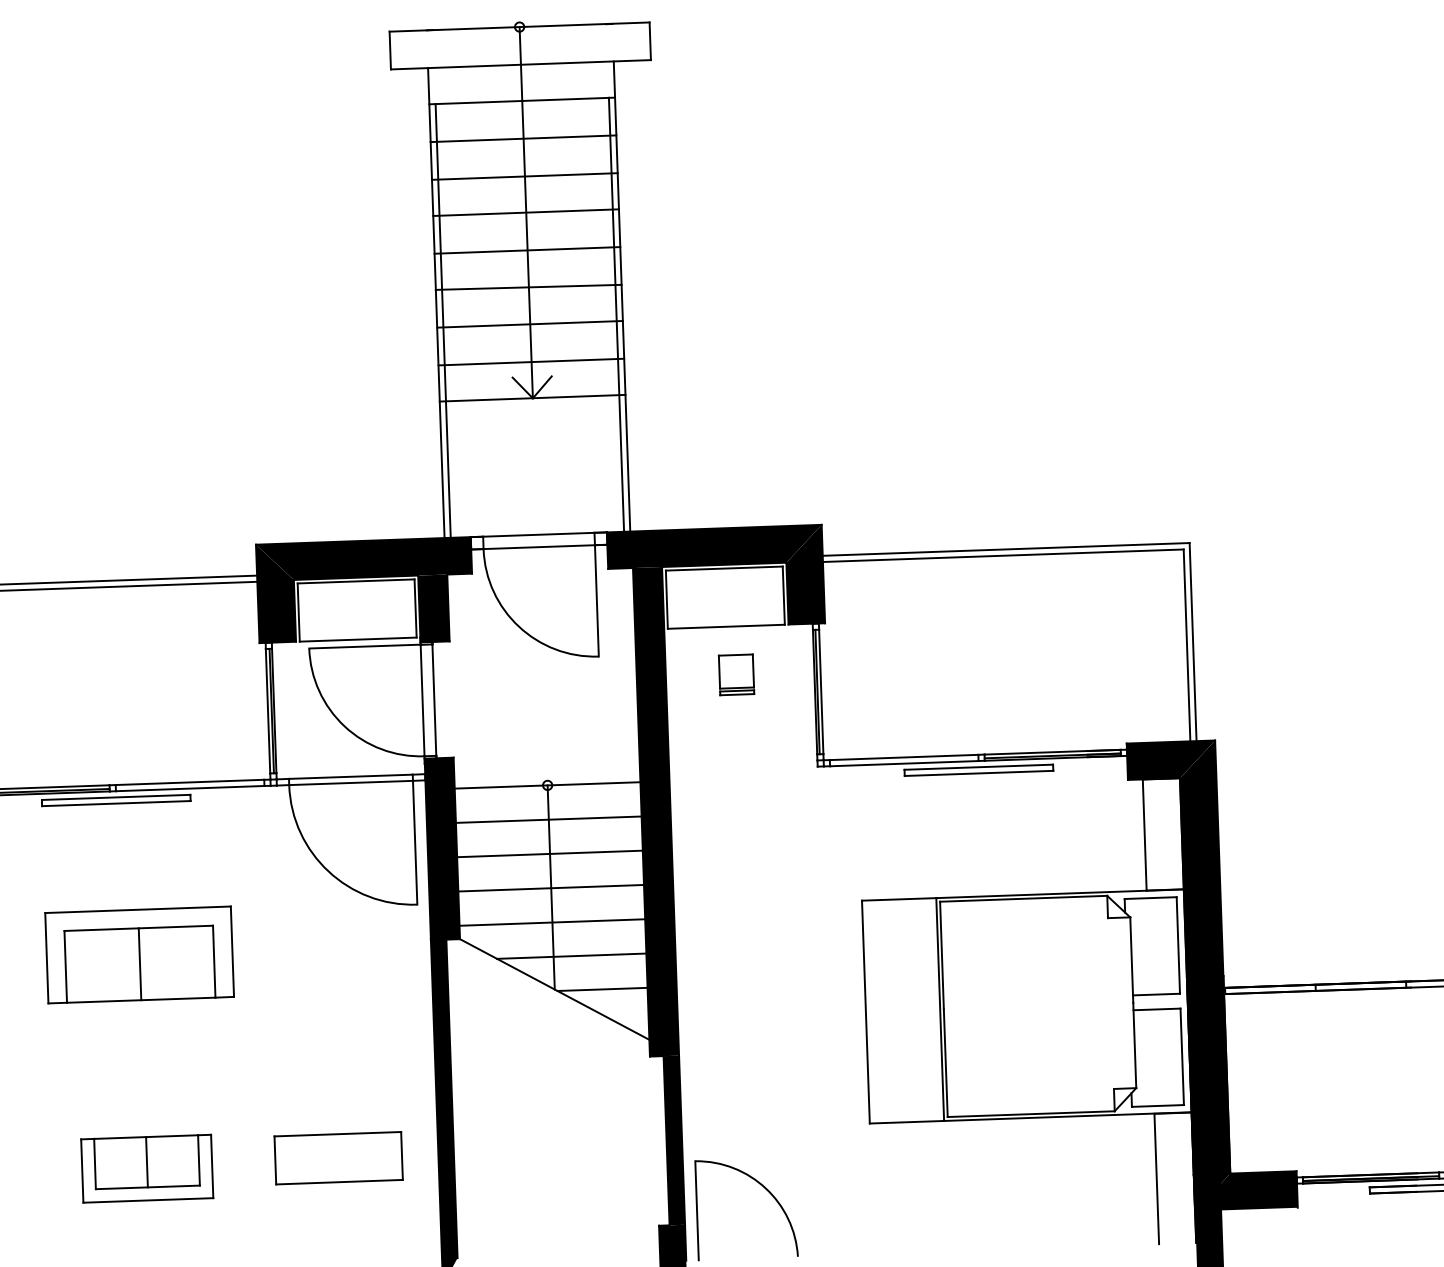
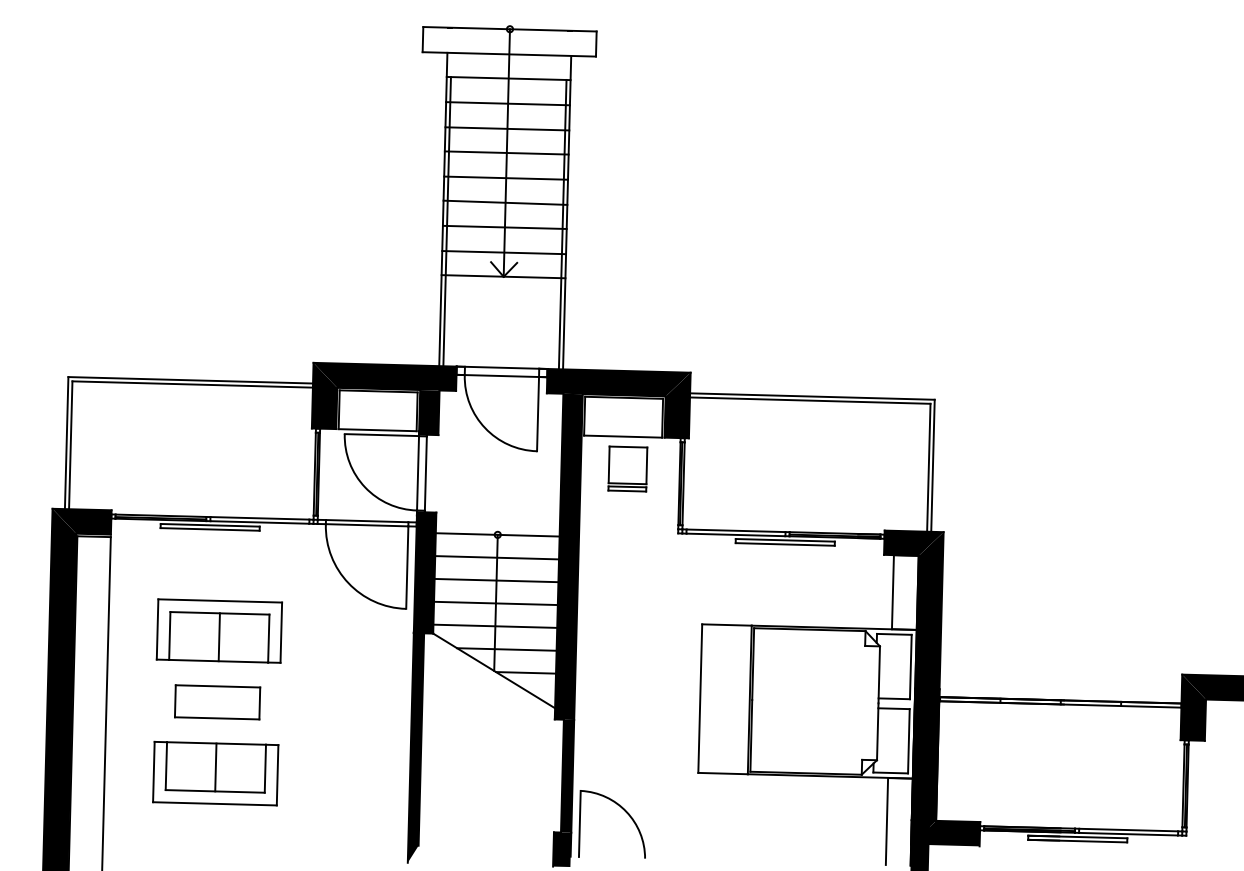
part: (735, 674) -> (627, 468), size x1.67
part: (338, 1158) -> (217, 702), moved
part: (146, 1168) -> (215, 773), size x1.43

